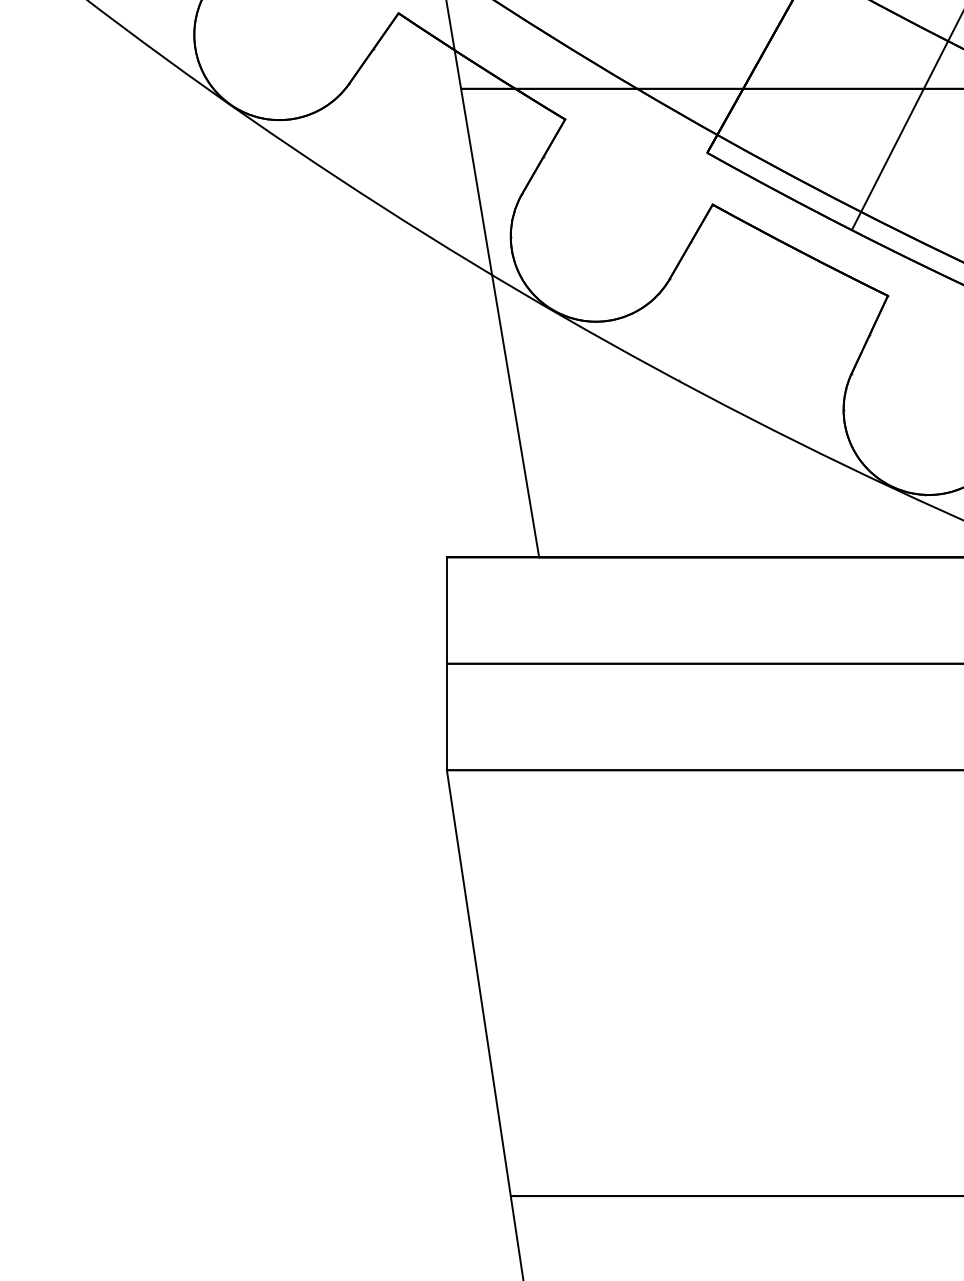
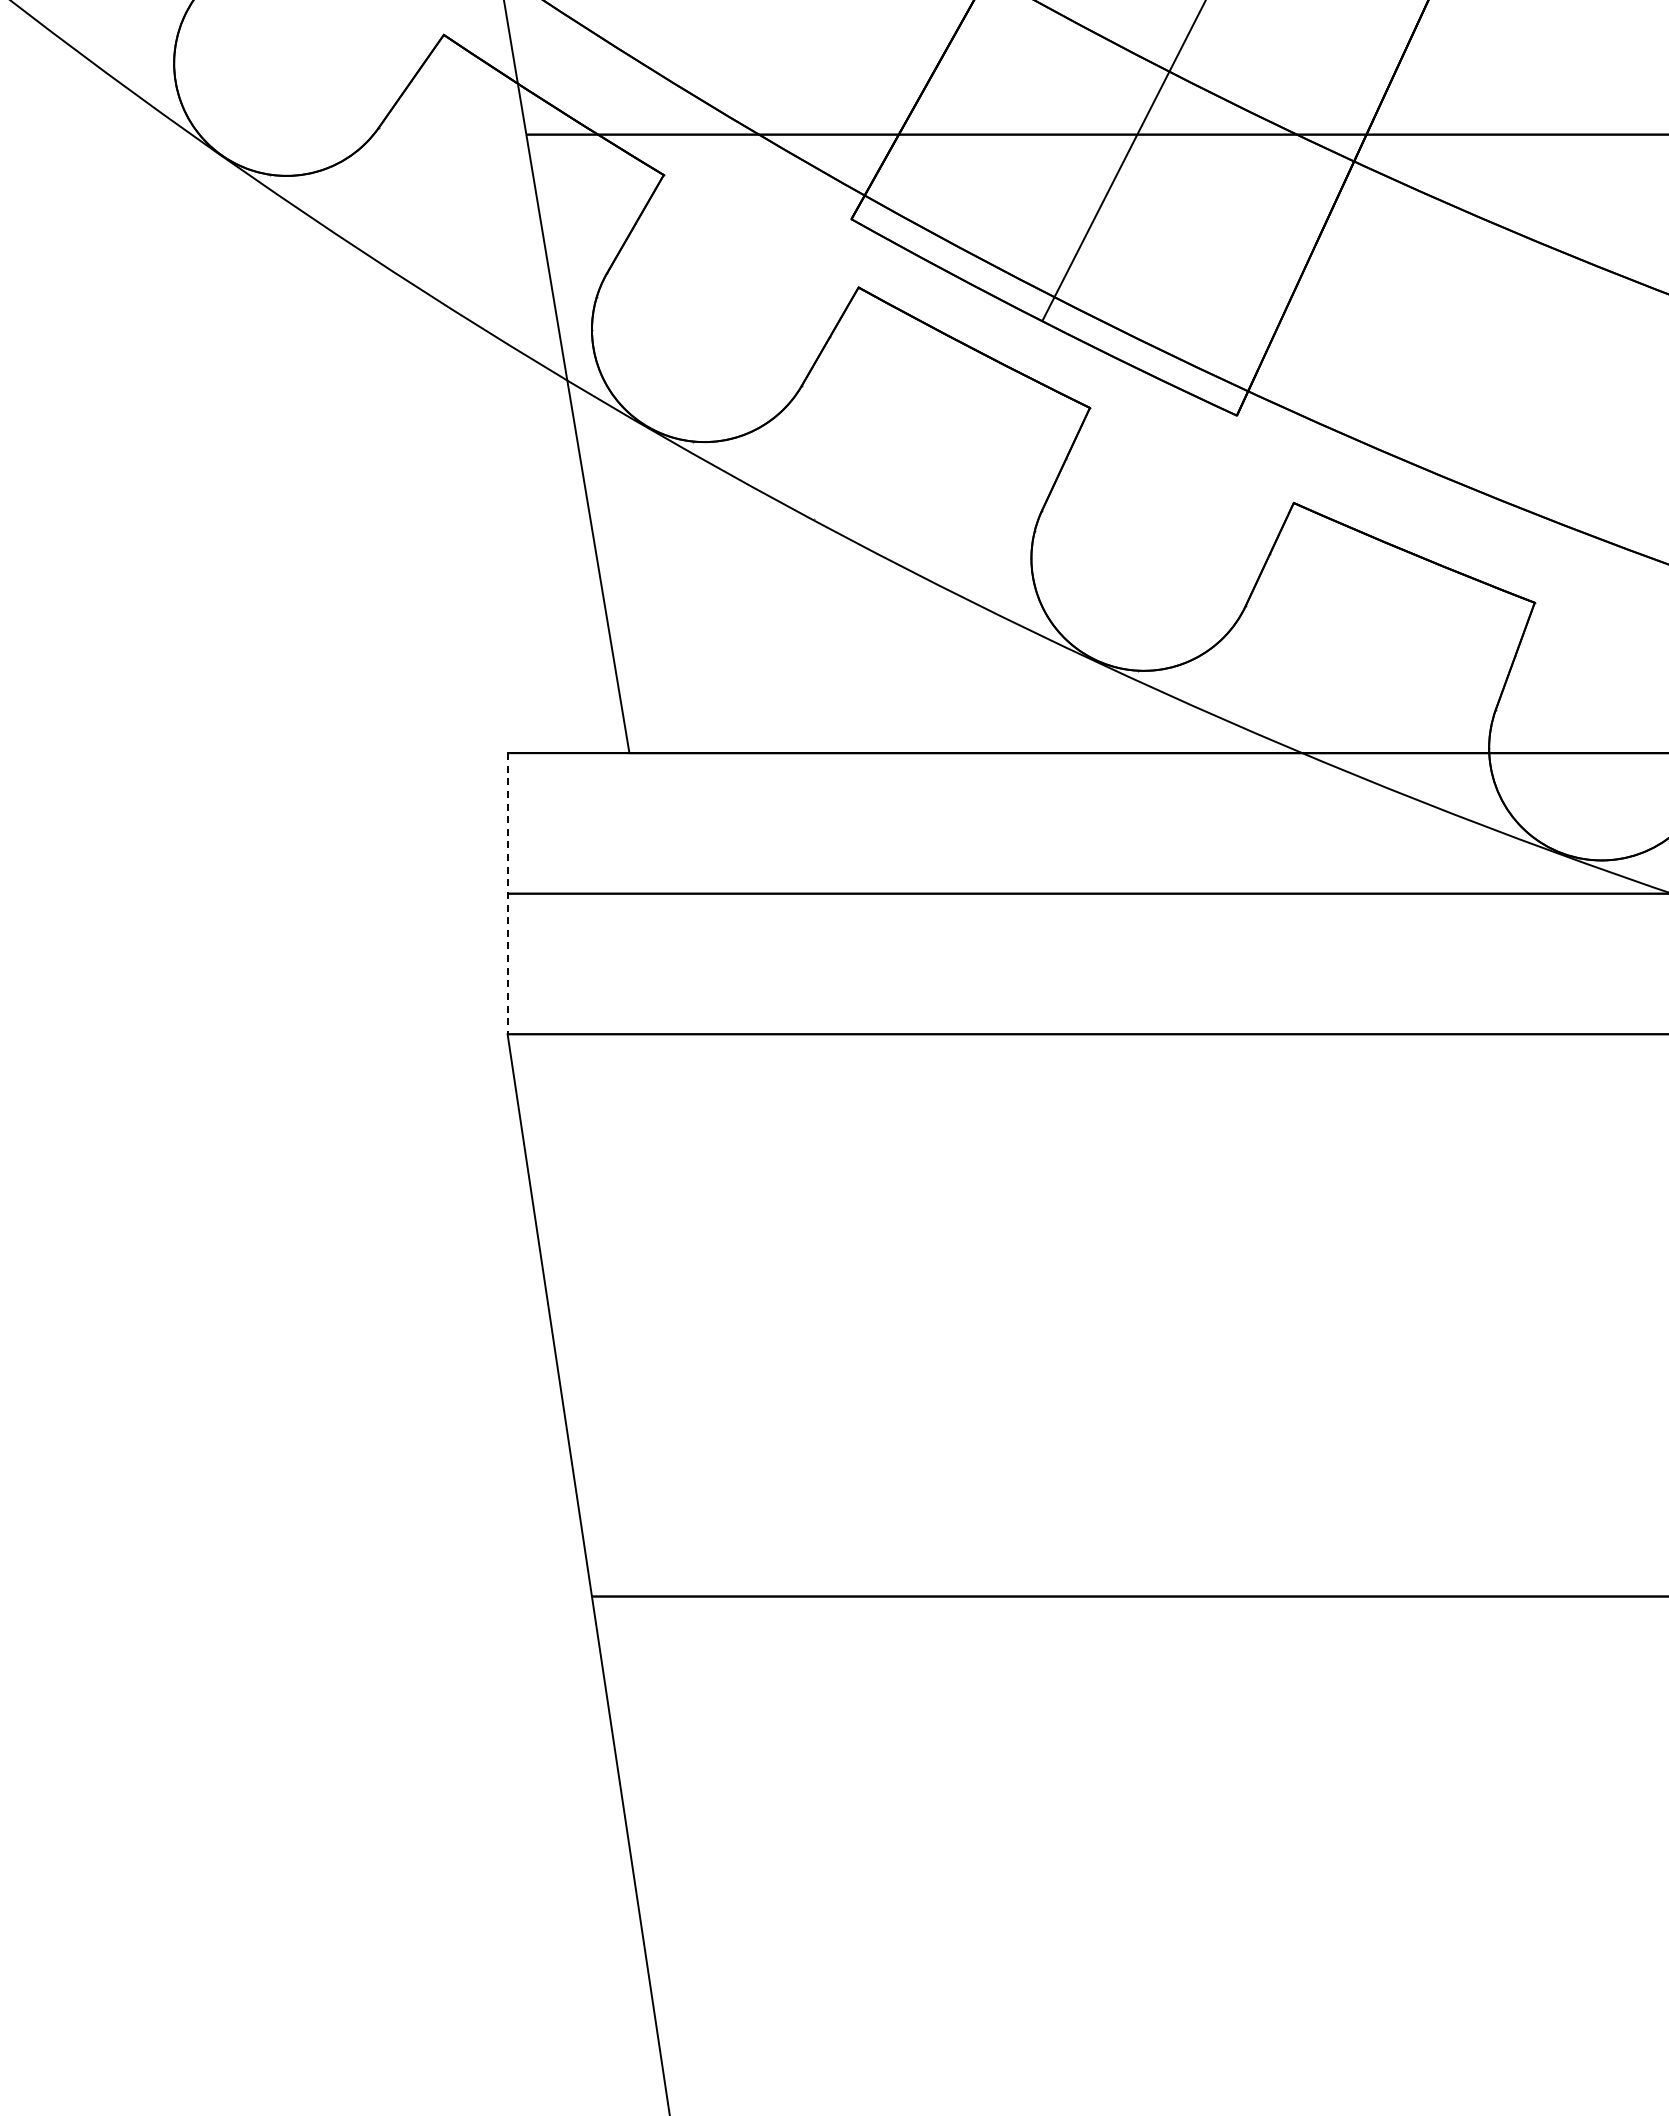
line: (446, 663) -> (507, 893), solid -> dashed

